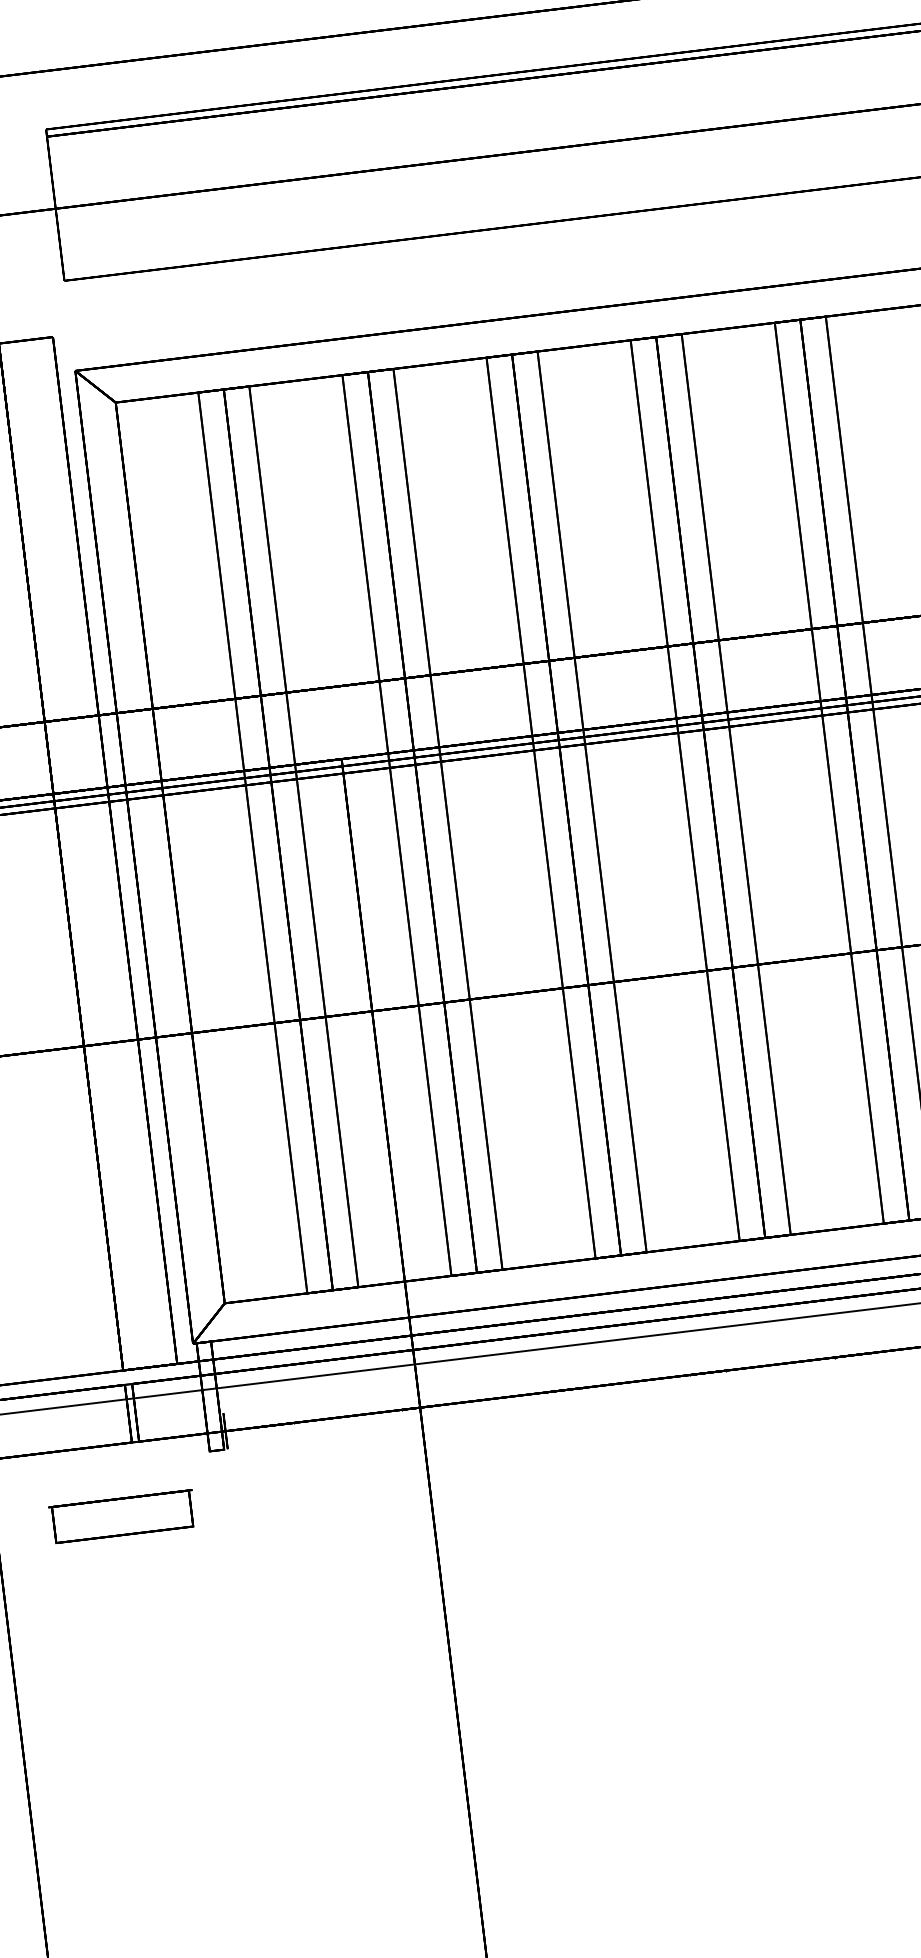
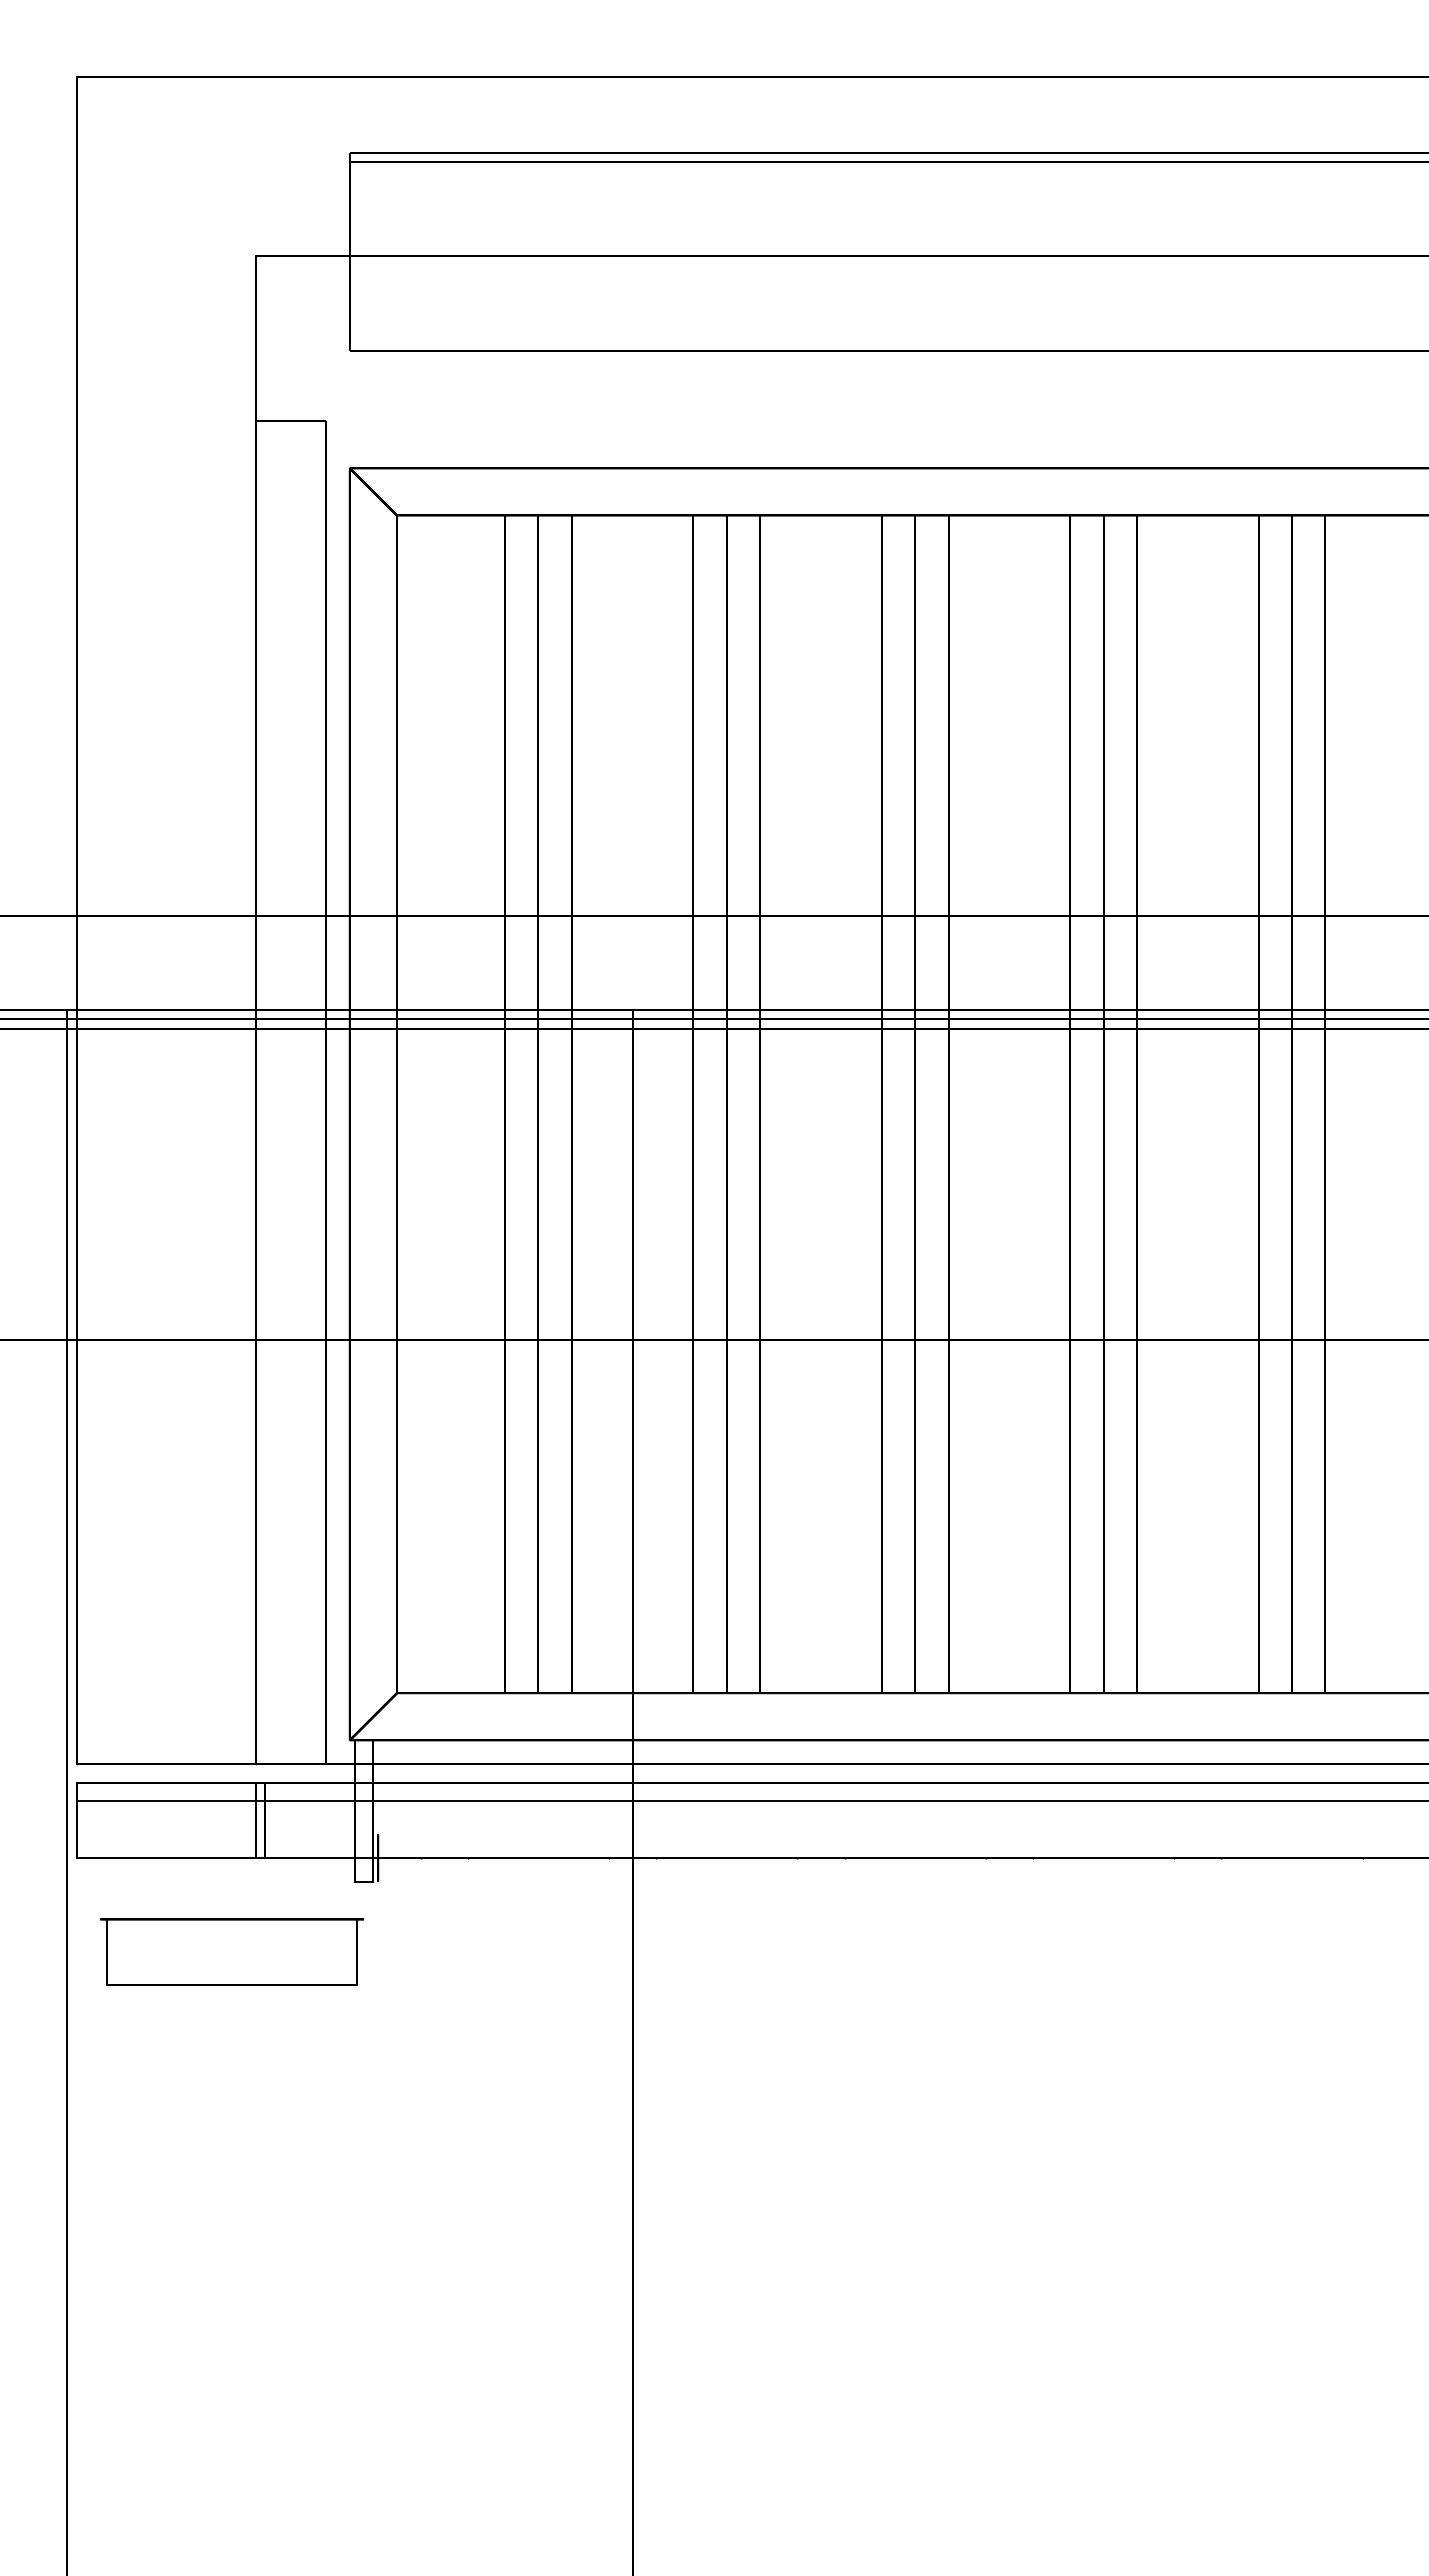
part: (122, 1516) -> (231, 1951), size x1.4

